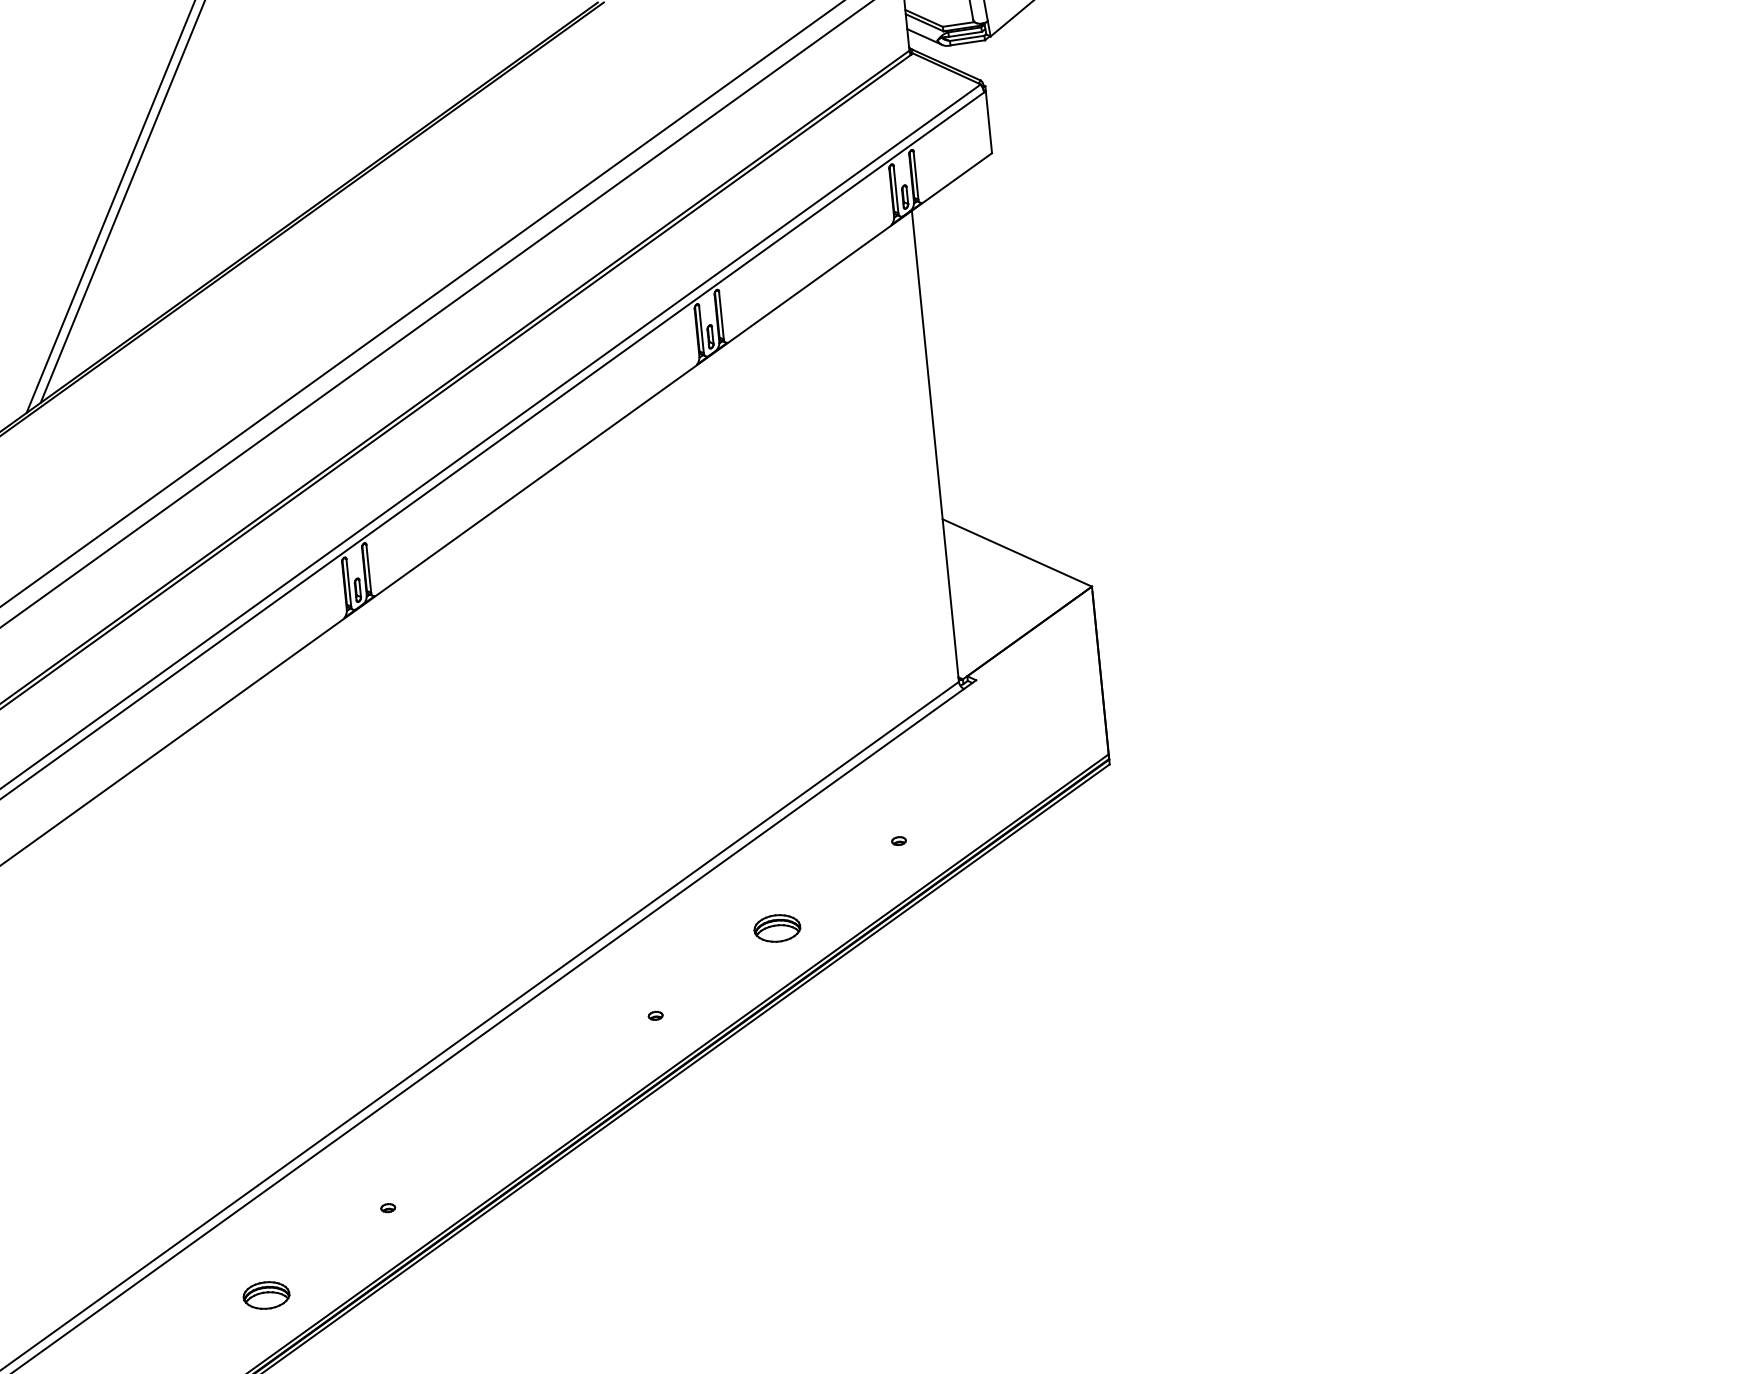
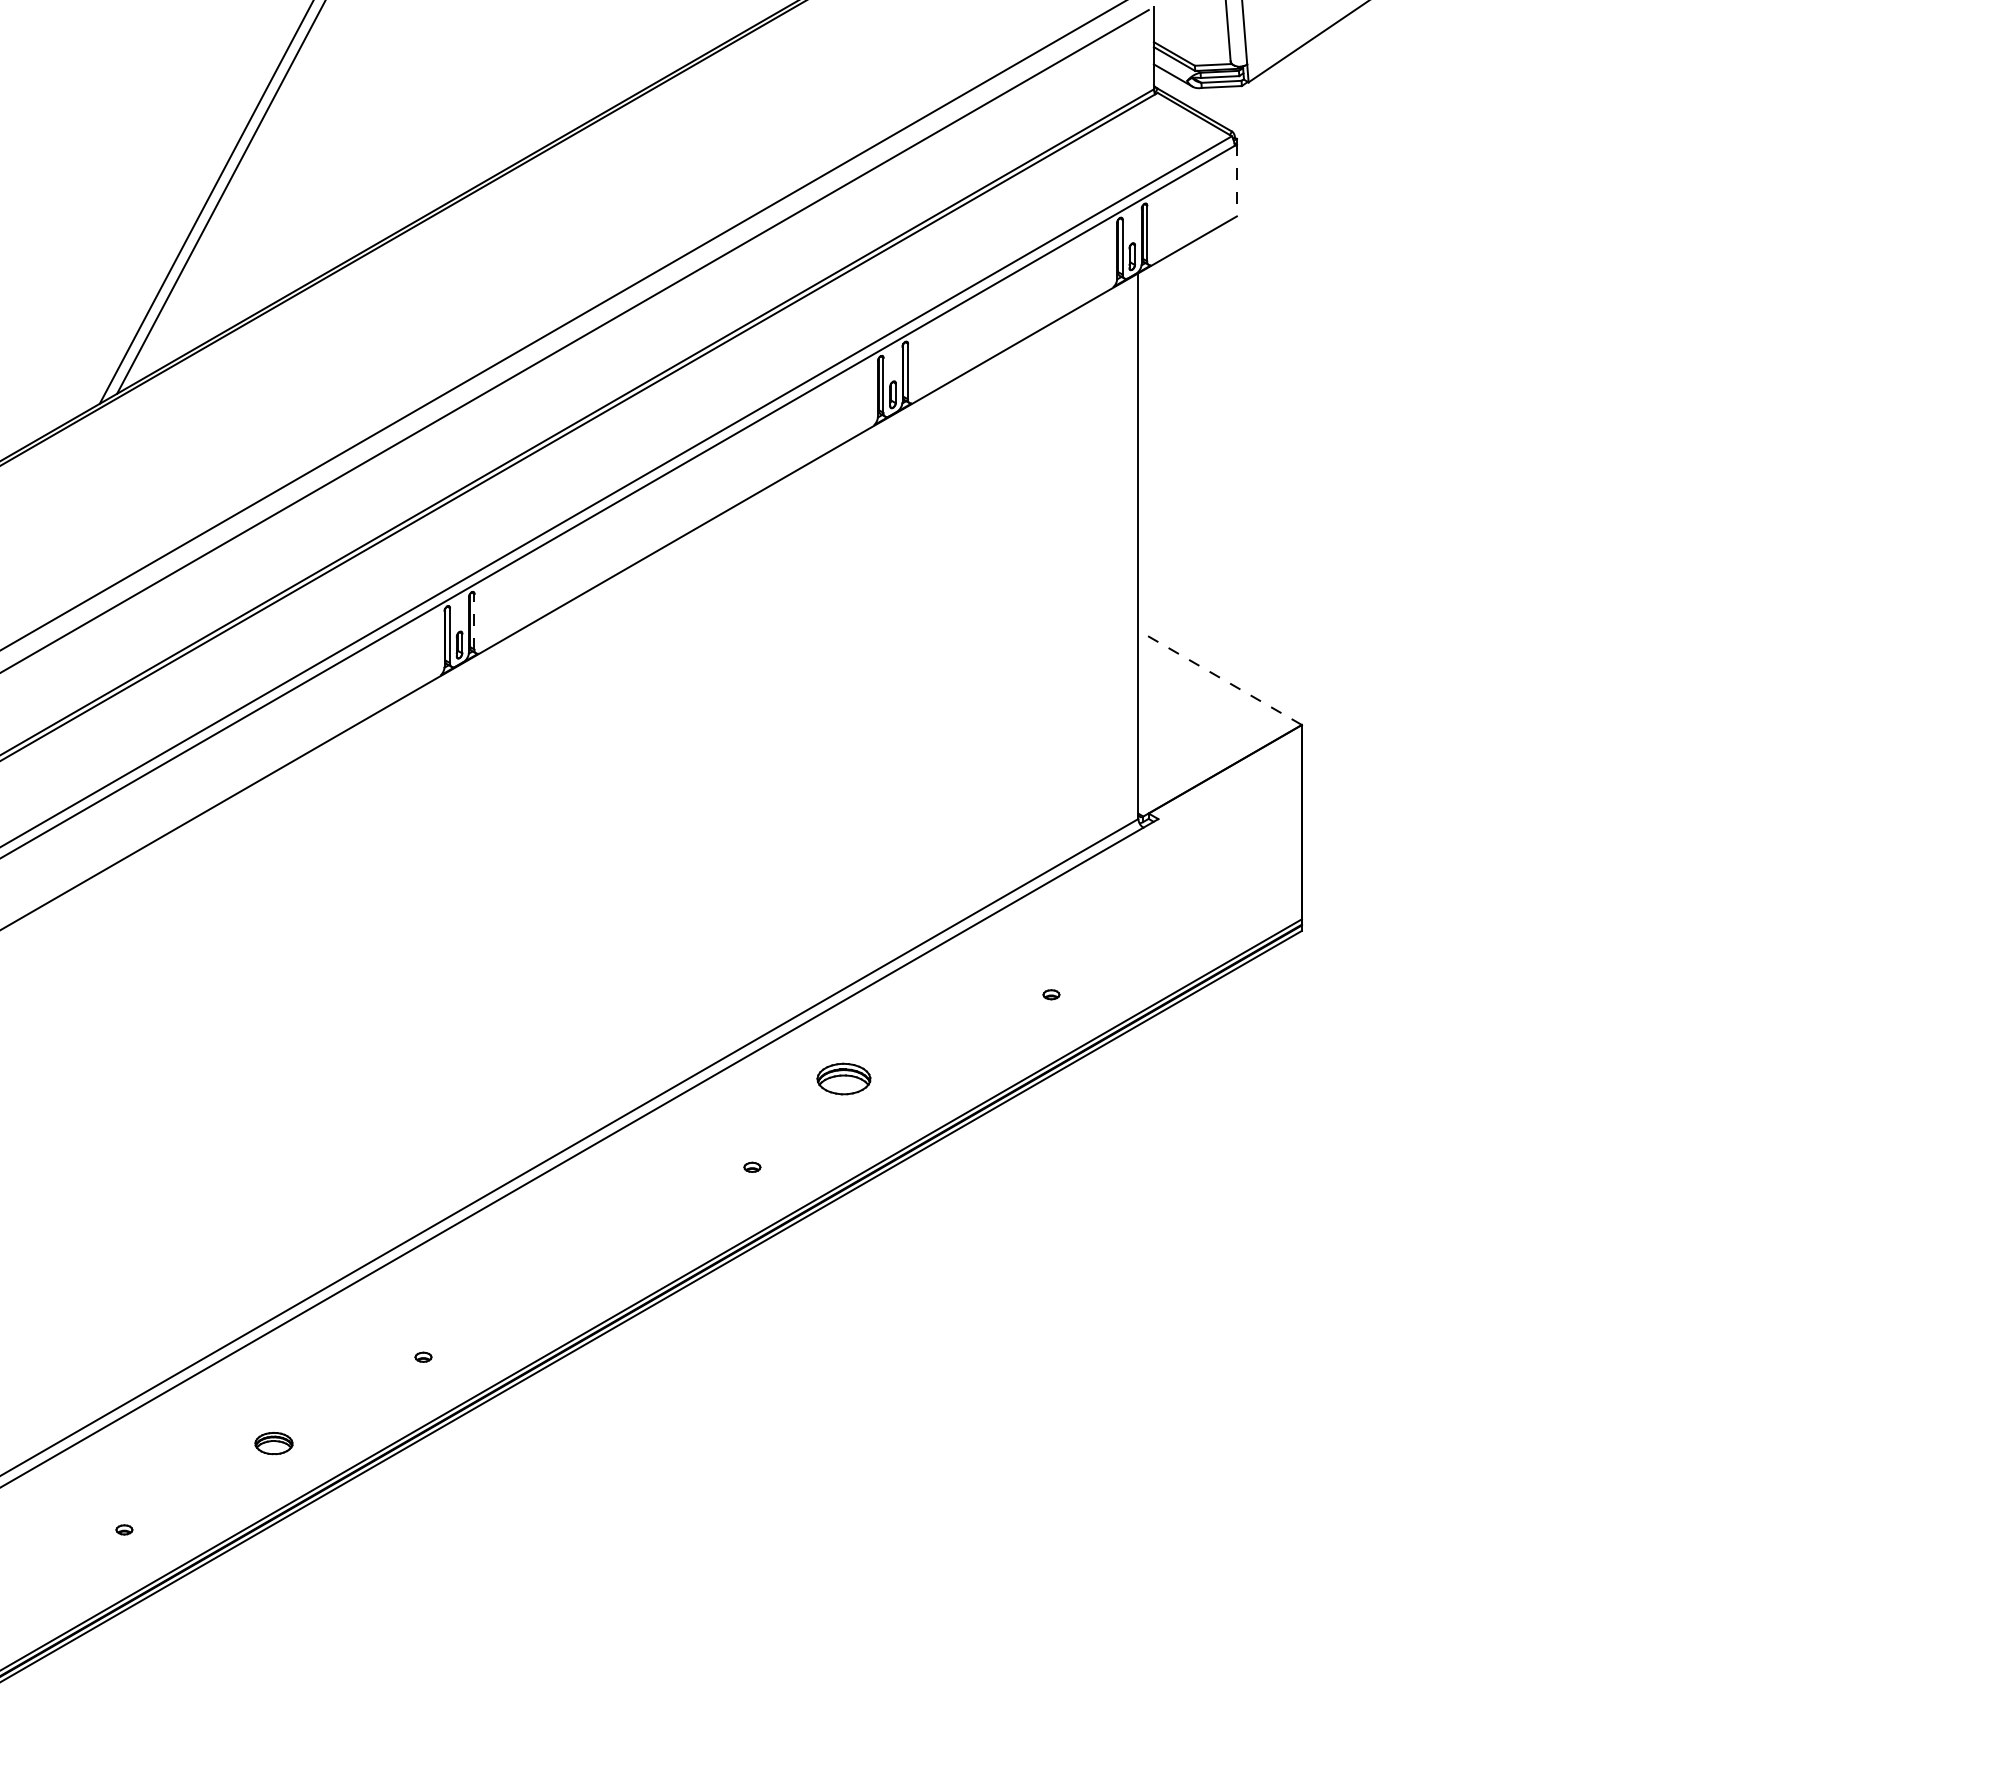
line: (988, 122) -> (1236, 180), solid -> dashed
line: (1016, 552) -> (1219, 677), solid -> dashed
line: (368, 568) -> (474, 621), solid -> dashed
part: (776, 928) -> (843, 1078), moved
part: (266, 1295) -> (273, 1443), size x0.7

